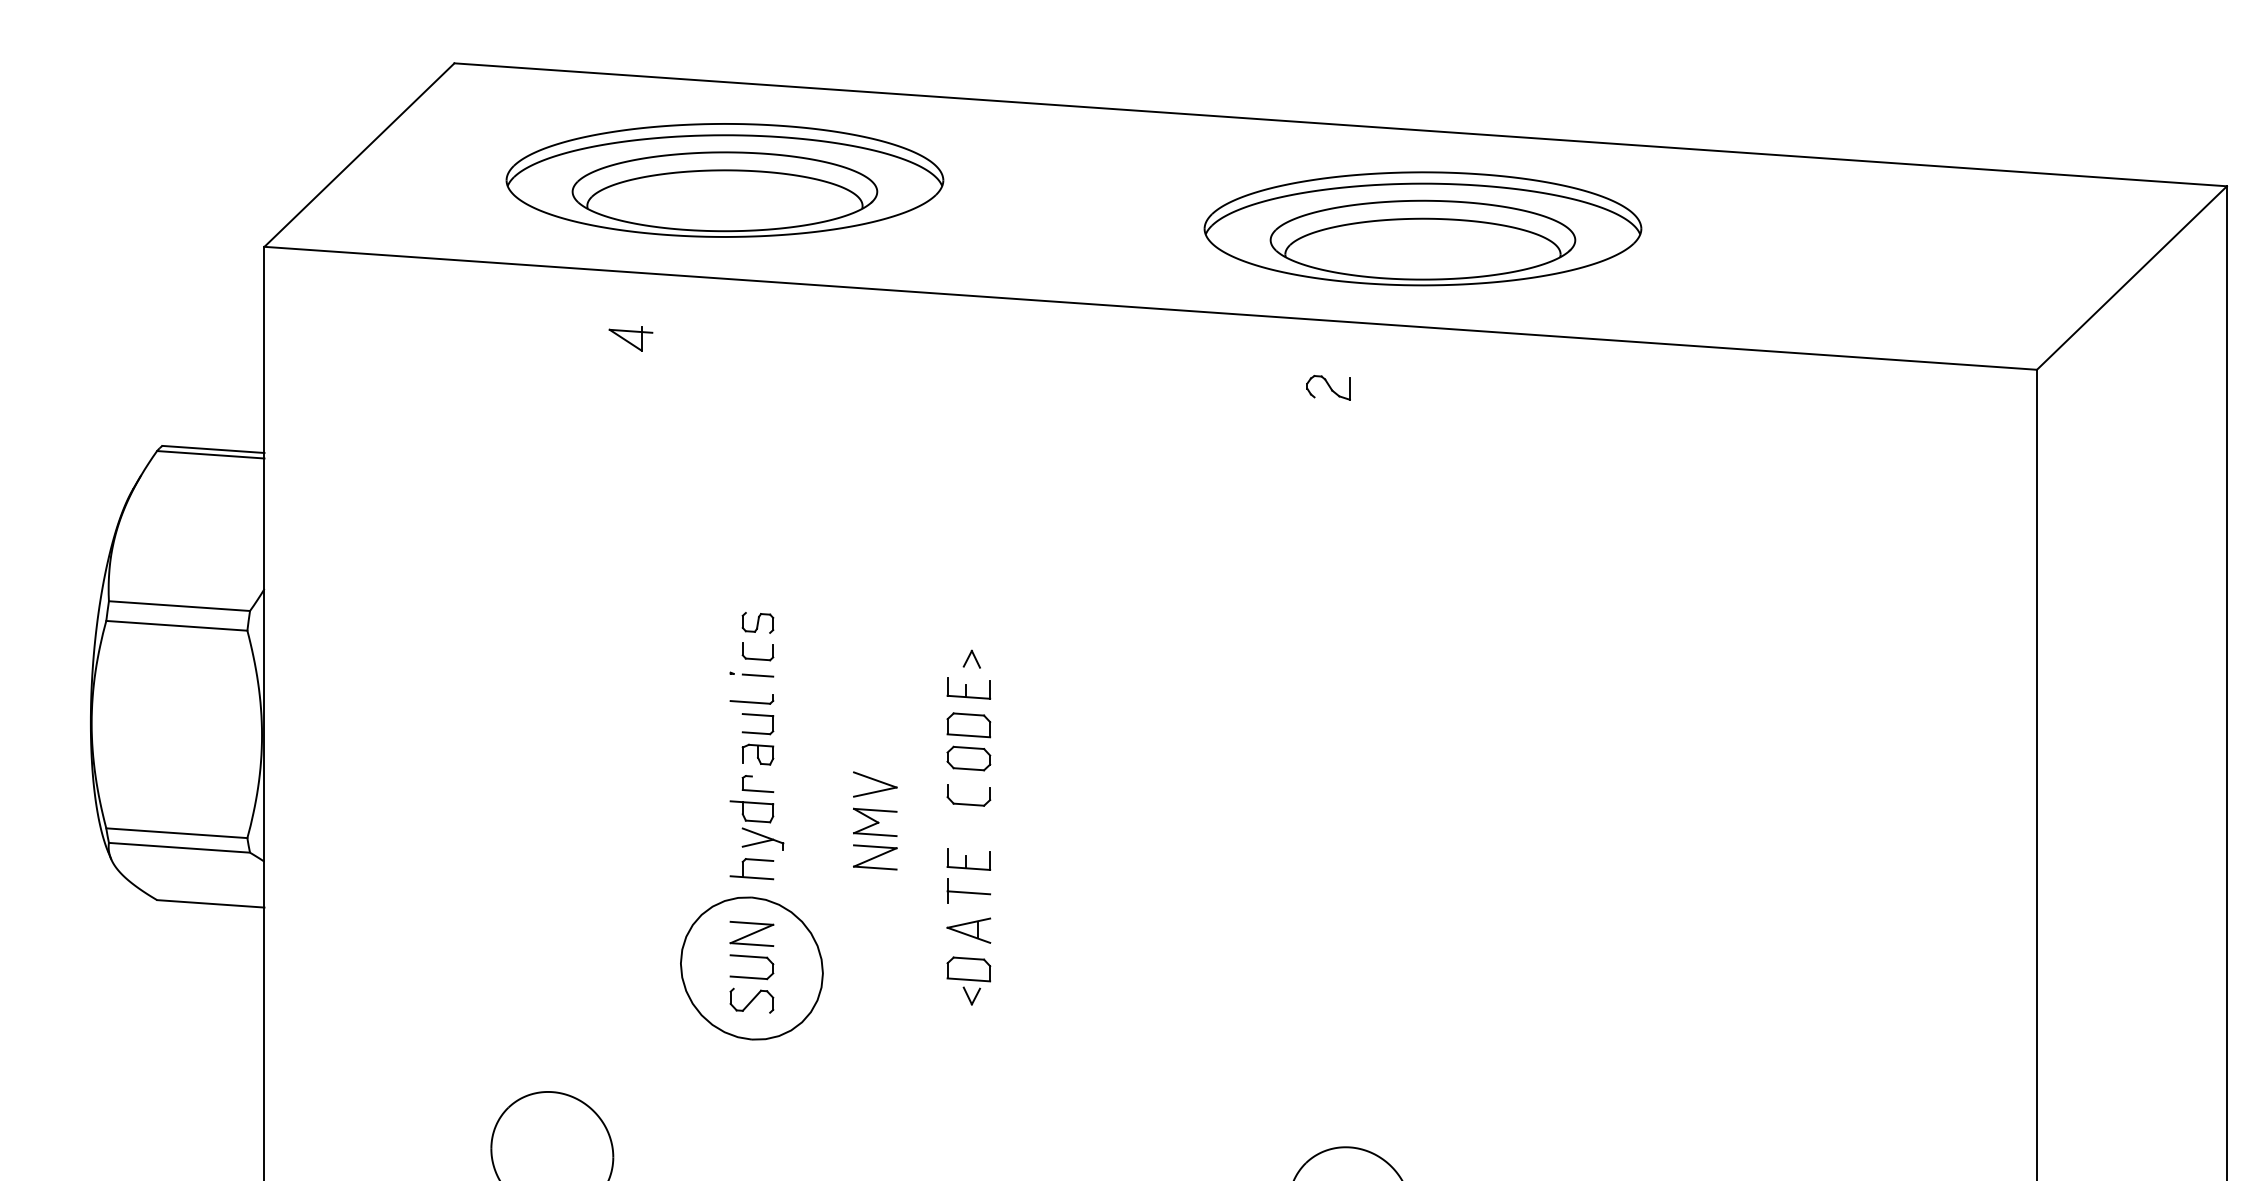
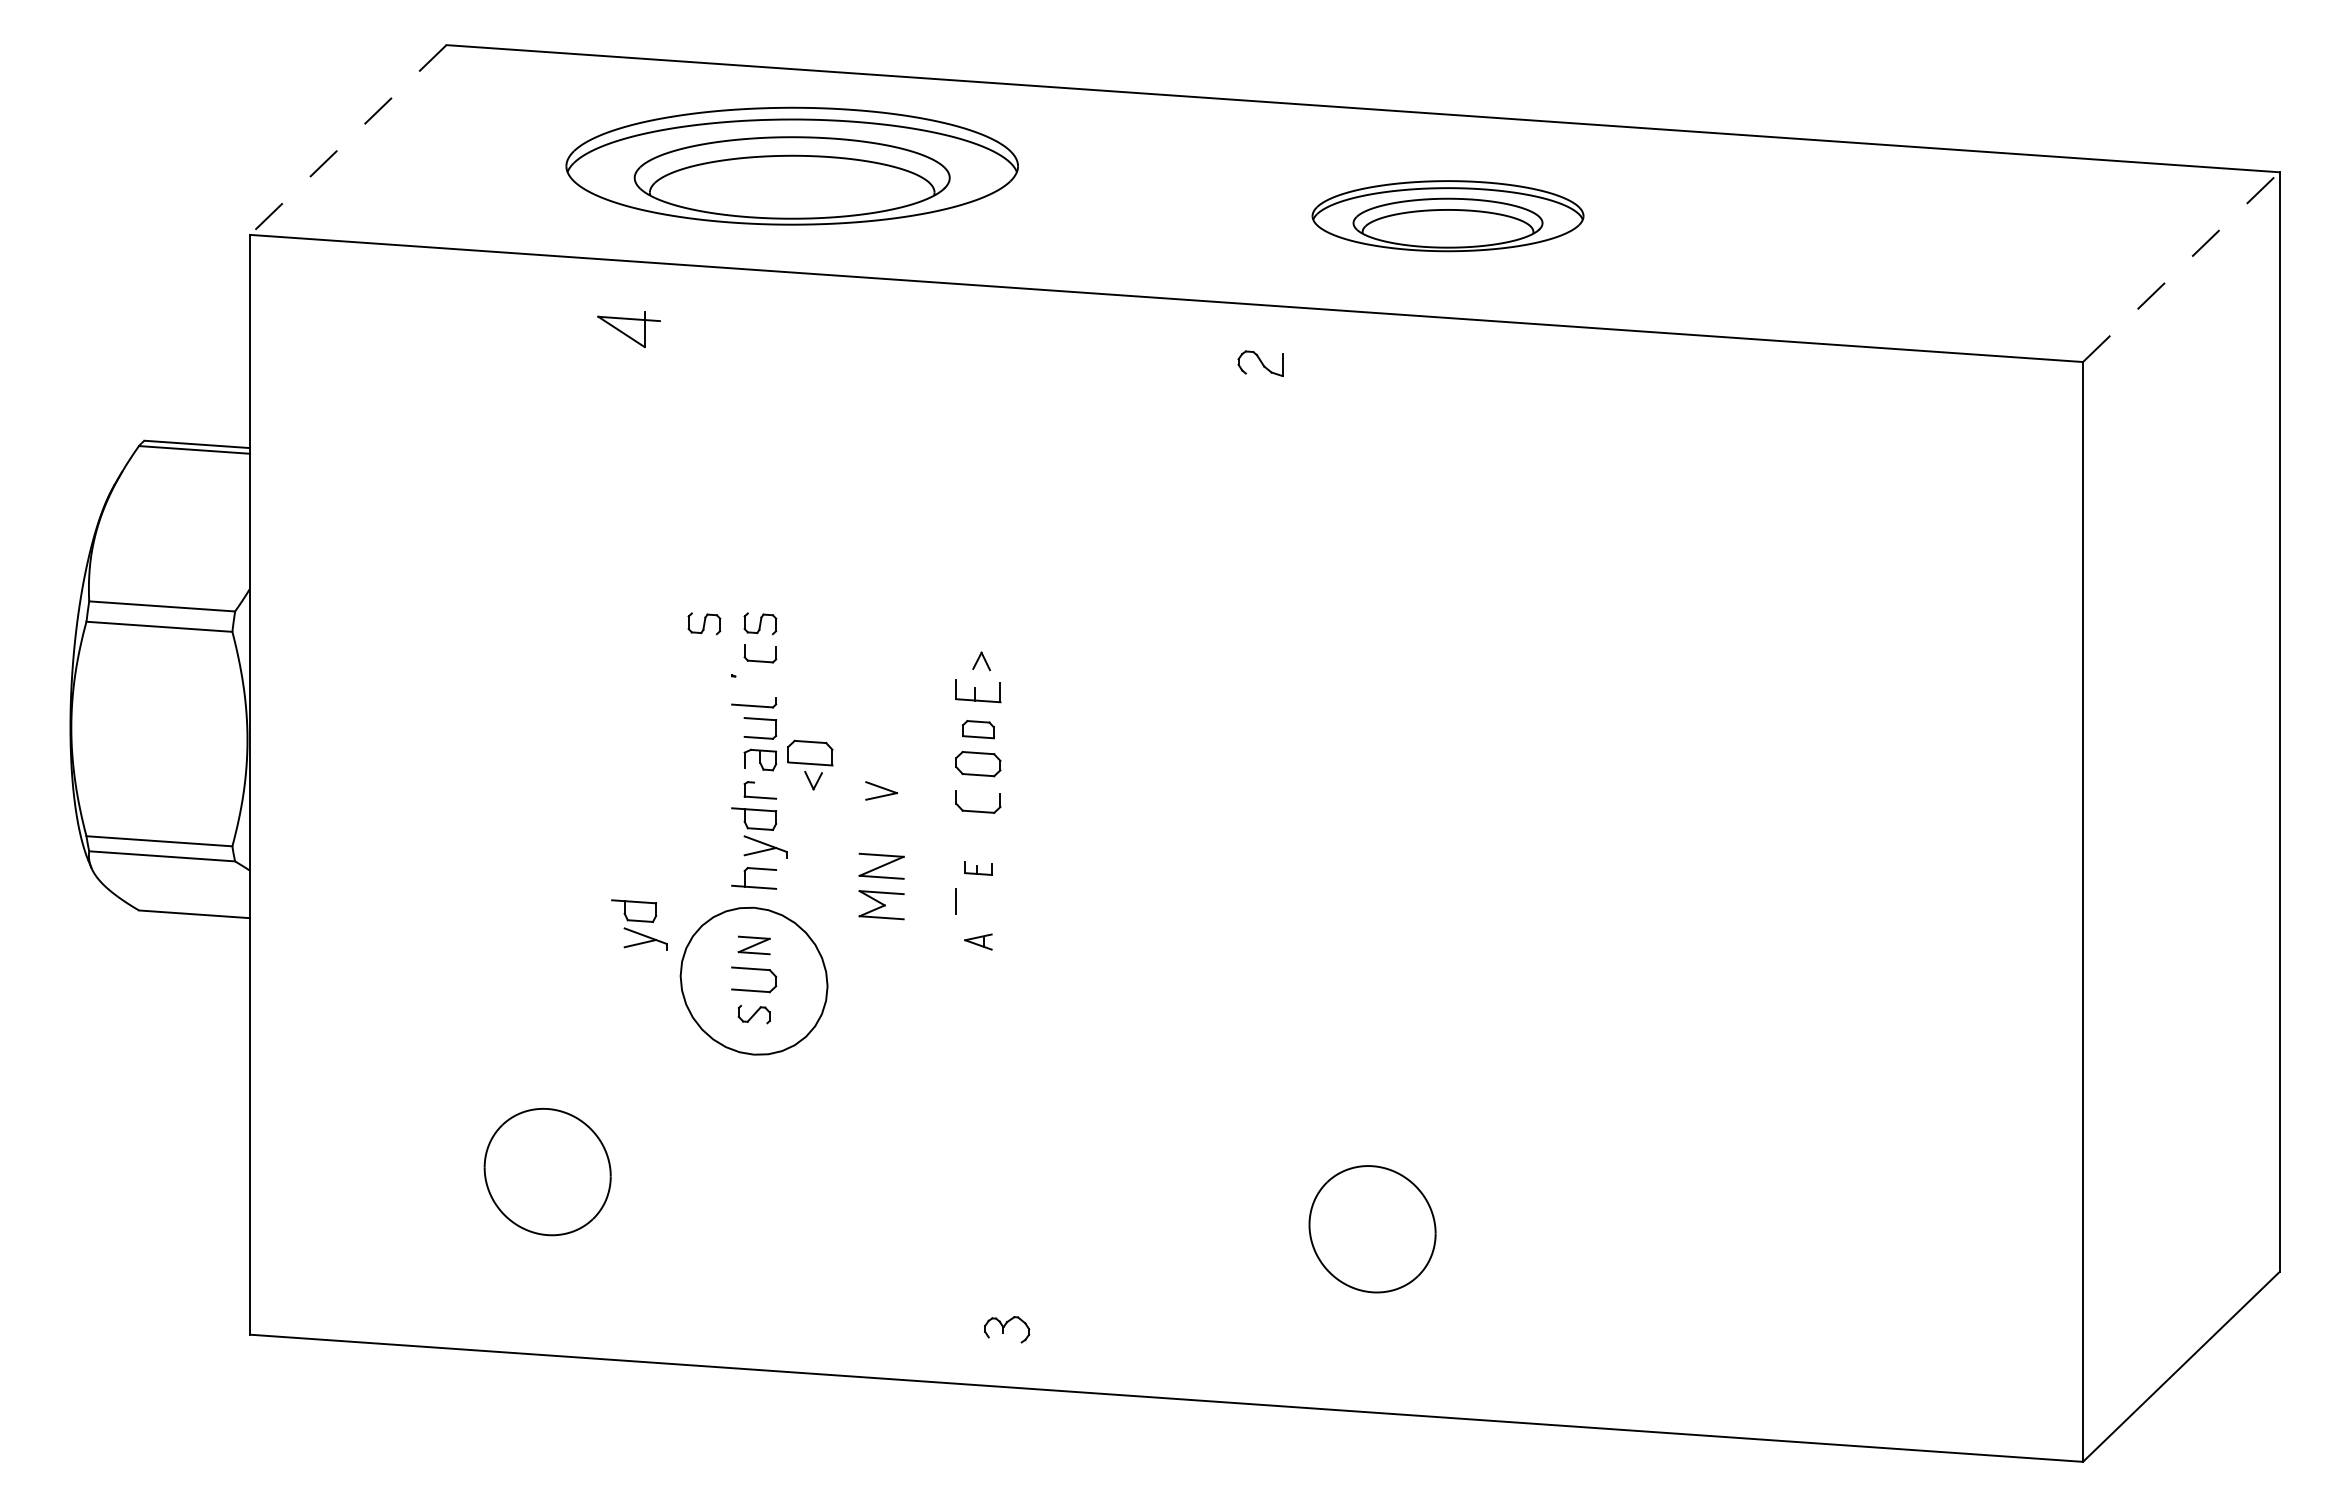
line: (359, 155) -> (348, 140), solid -> dashed
part: (724, 179) -> (791, 165), moved
part: (1422, 228) -> (1447, 215), size x0.6
line: (2132, 278) -> (2181, 267), solid -> dashed
part: (630, 339) -> (628, 330), size x1.4
part: (1328, 387) -> (1260, 363), moved
part: (703, 622) -> (704, 623), added
line: (758, 675) -> (760, 678), removed
part: (968, 725) -> (978, 729), size x0.7
part: (875, 784) -> (881, 790), size x0.7
part: (875, 822) -> (881, 905), moved
part: (968, 859) -> (978, 868), size x0.6
line: (968, 892) -> (978, 902), removed
part: (641, 913) -> (639, 924), added
part: (968, 930) -> (978, 941), size x0.6
part: (752, 933) -> (754, 945), size x0.7
part: (968, 980) -> (810, 764), moved
part: (752, 1000) -> (754, 1014), size x0.7

